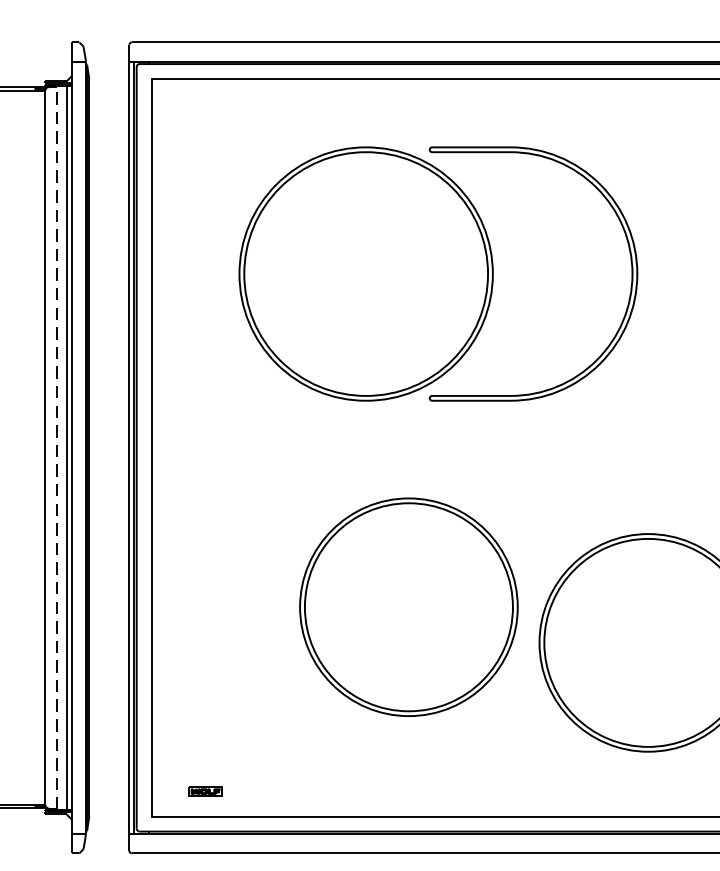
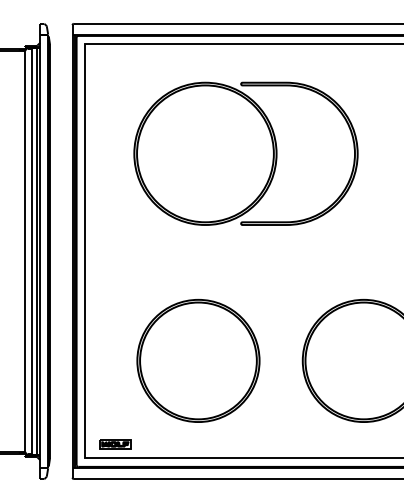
line: (56, 446) -> (31, 250), dashed -> solid
part: (408, 606) -> (198, 360), moved
part: (205, 791) -> (115, 444), size x1.67

